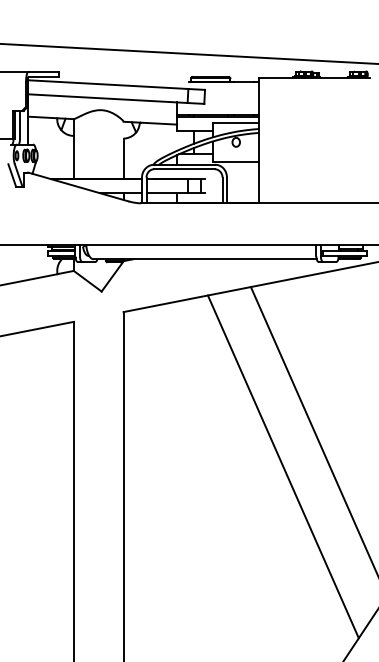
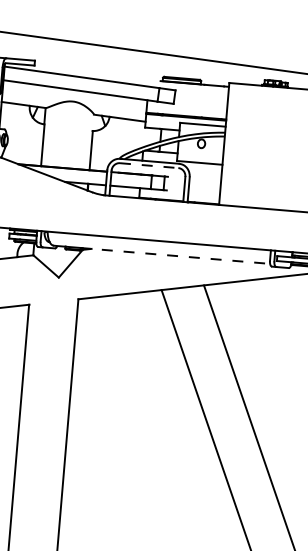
line: (185, 169) -> (150, 166), solid -> dashed
line: (218, 259) -> (174, 256), solid -> dashed

